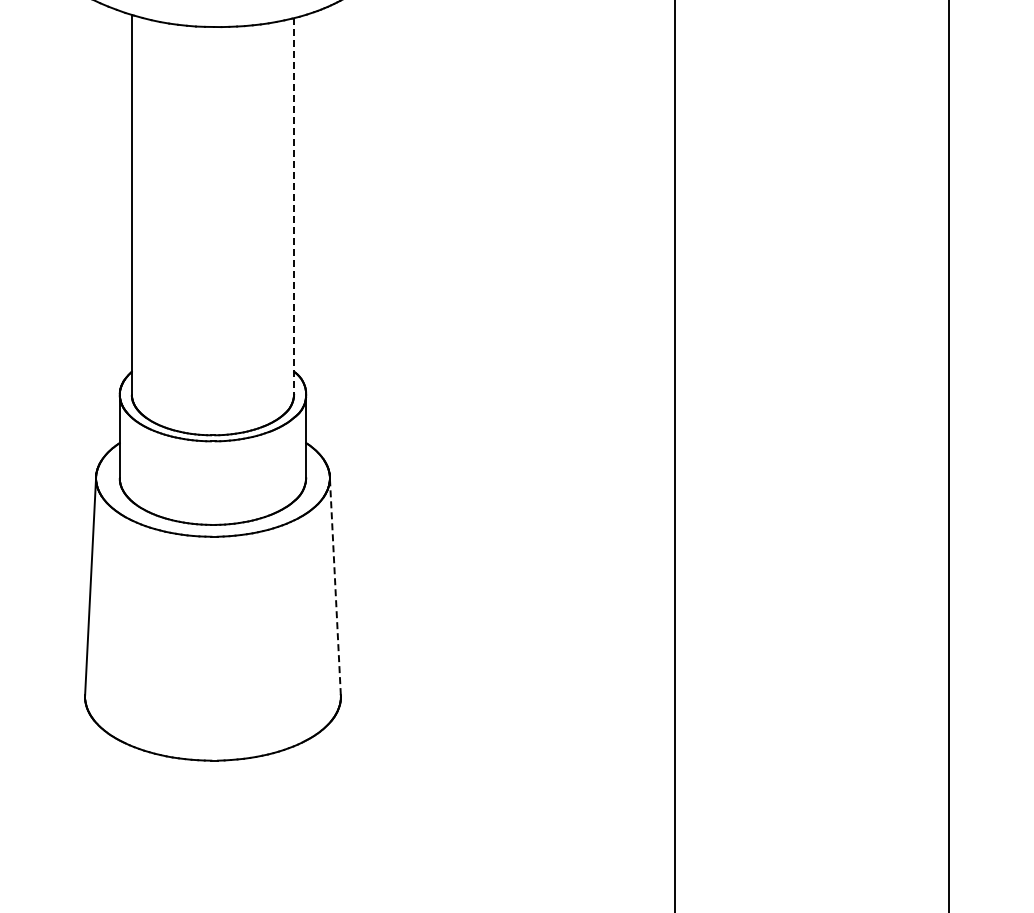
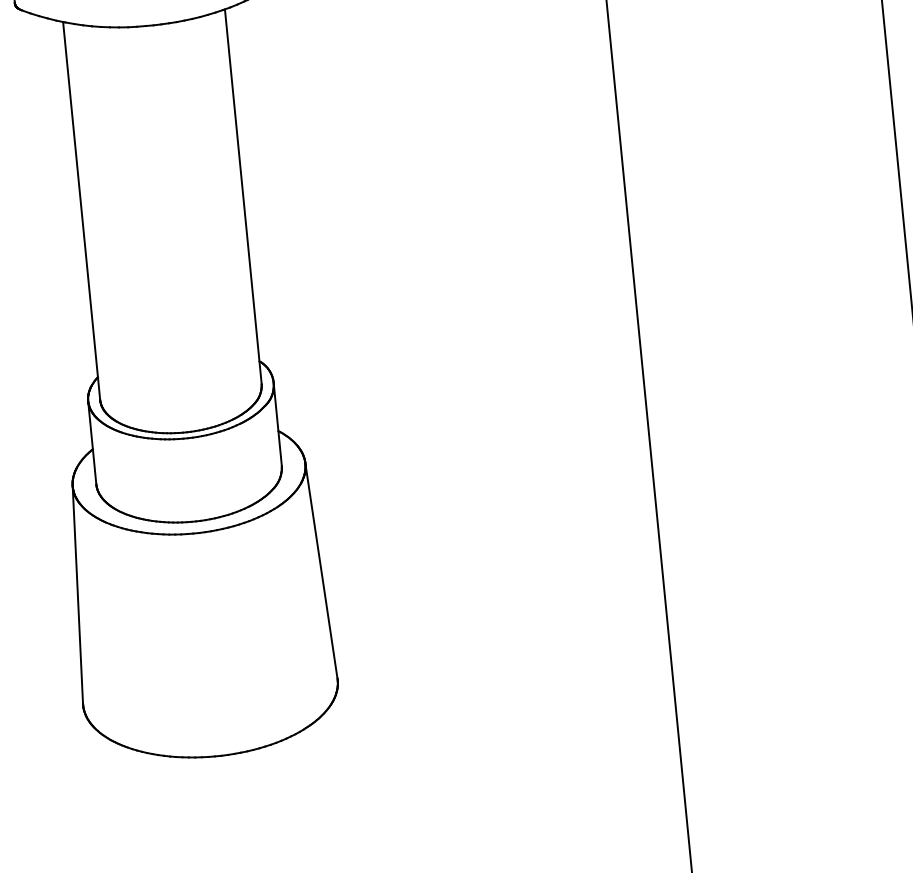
line: (294, 206) -> (243, 196), dashed -> solid
line: (335, 586) -> (321, 570), dashed -> solid

